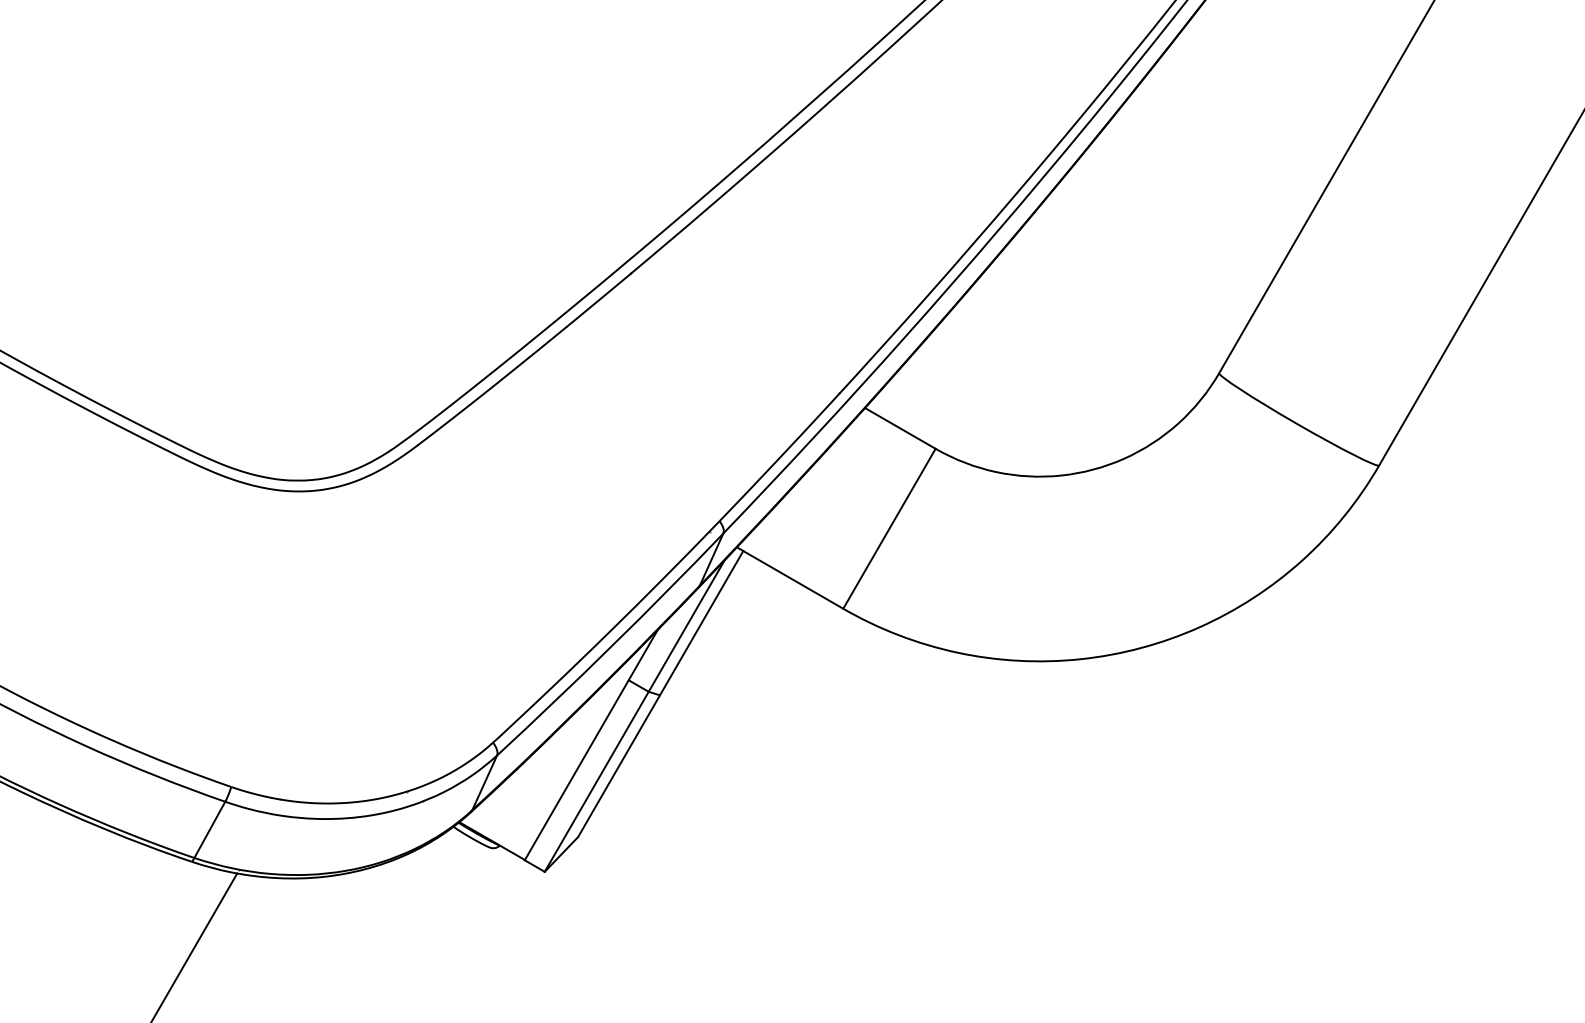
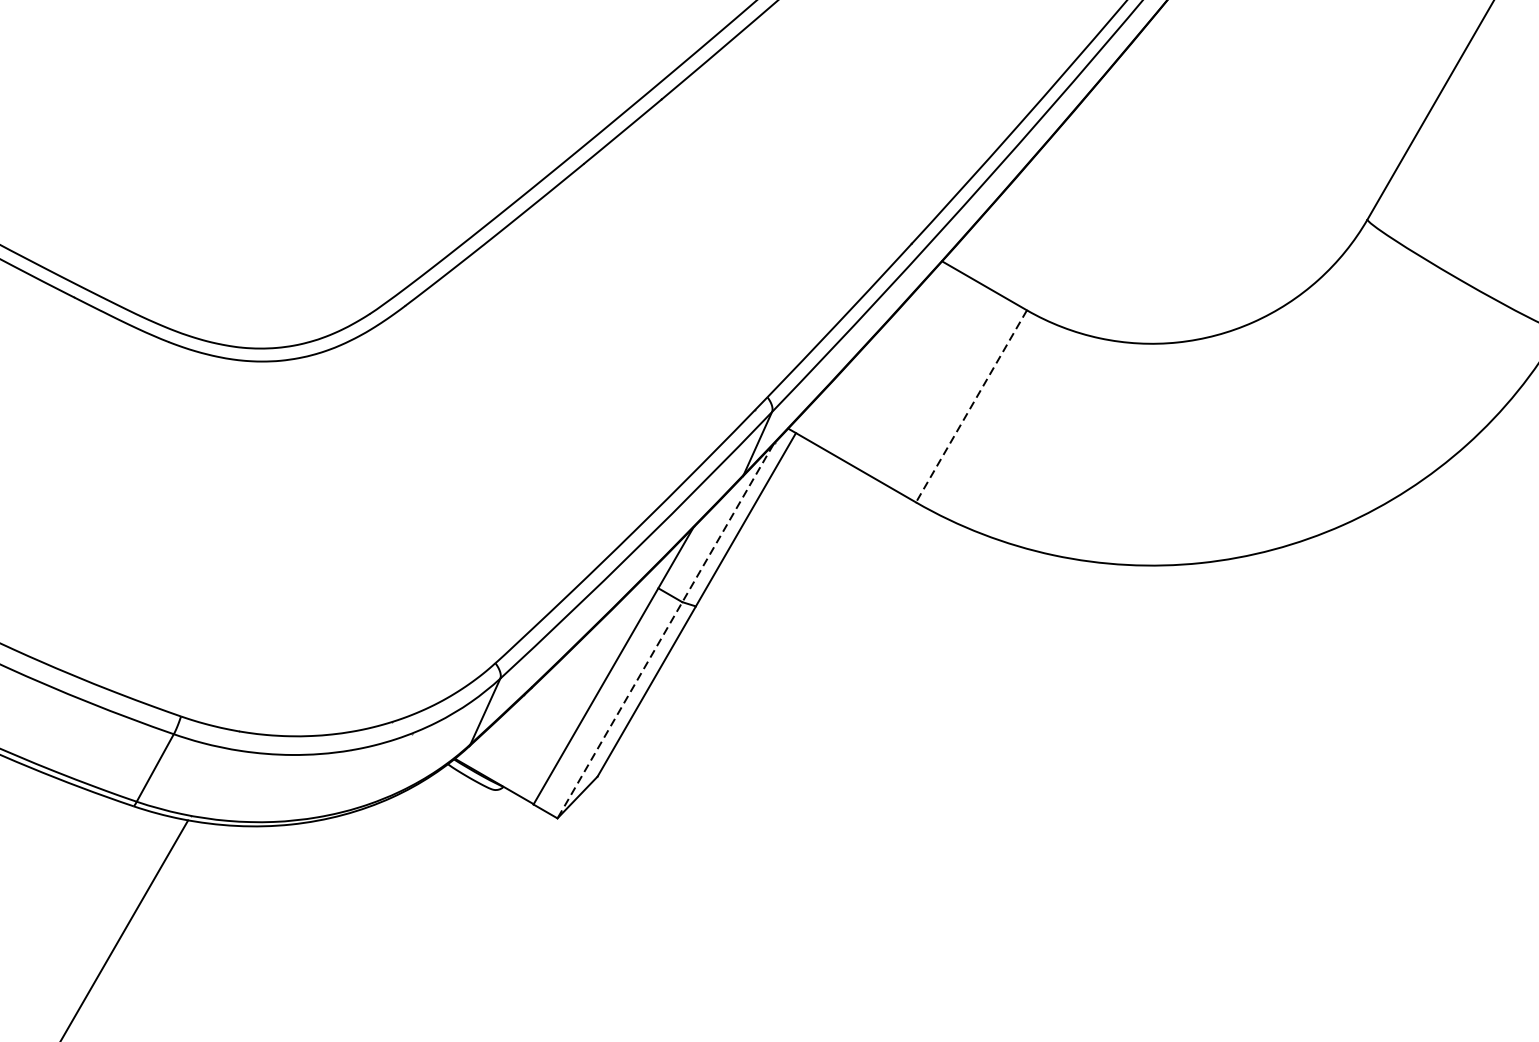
line: (889, 529) -> (971, 407), solid -> dashed
line: (634, 716) -> (665, 631), solid -> dashed

